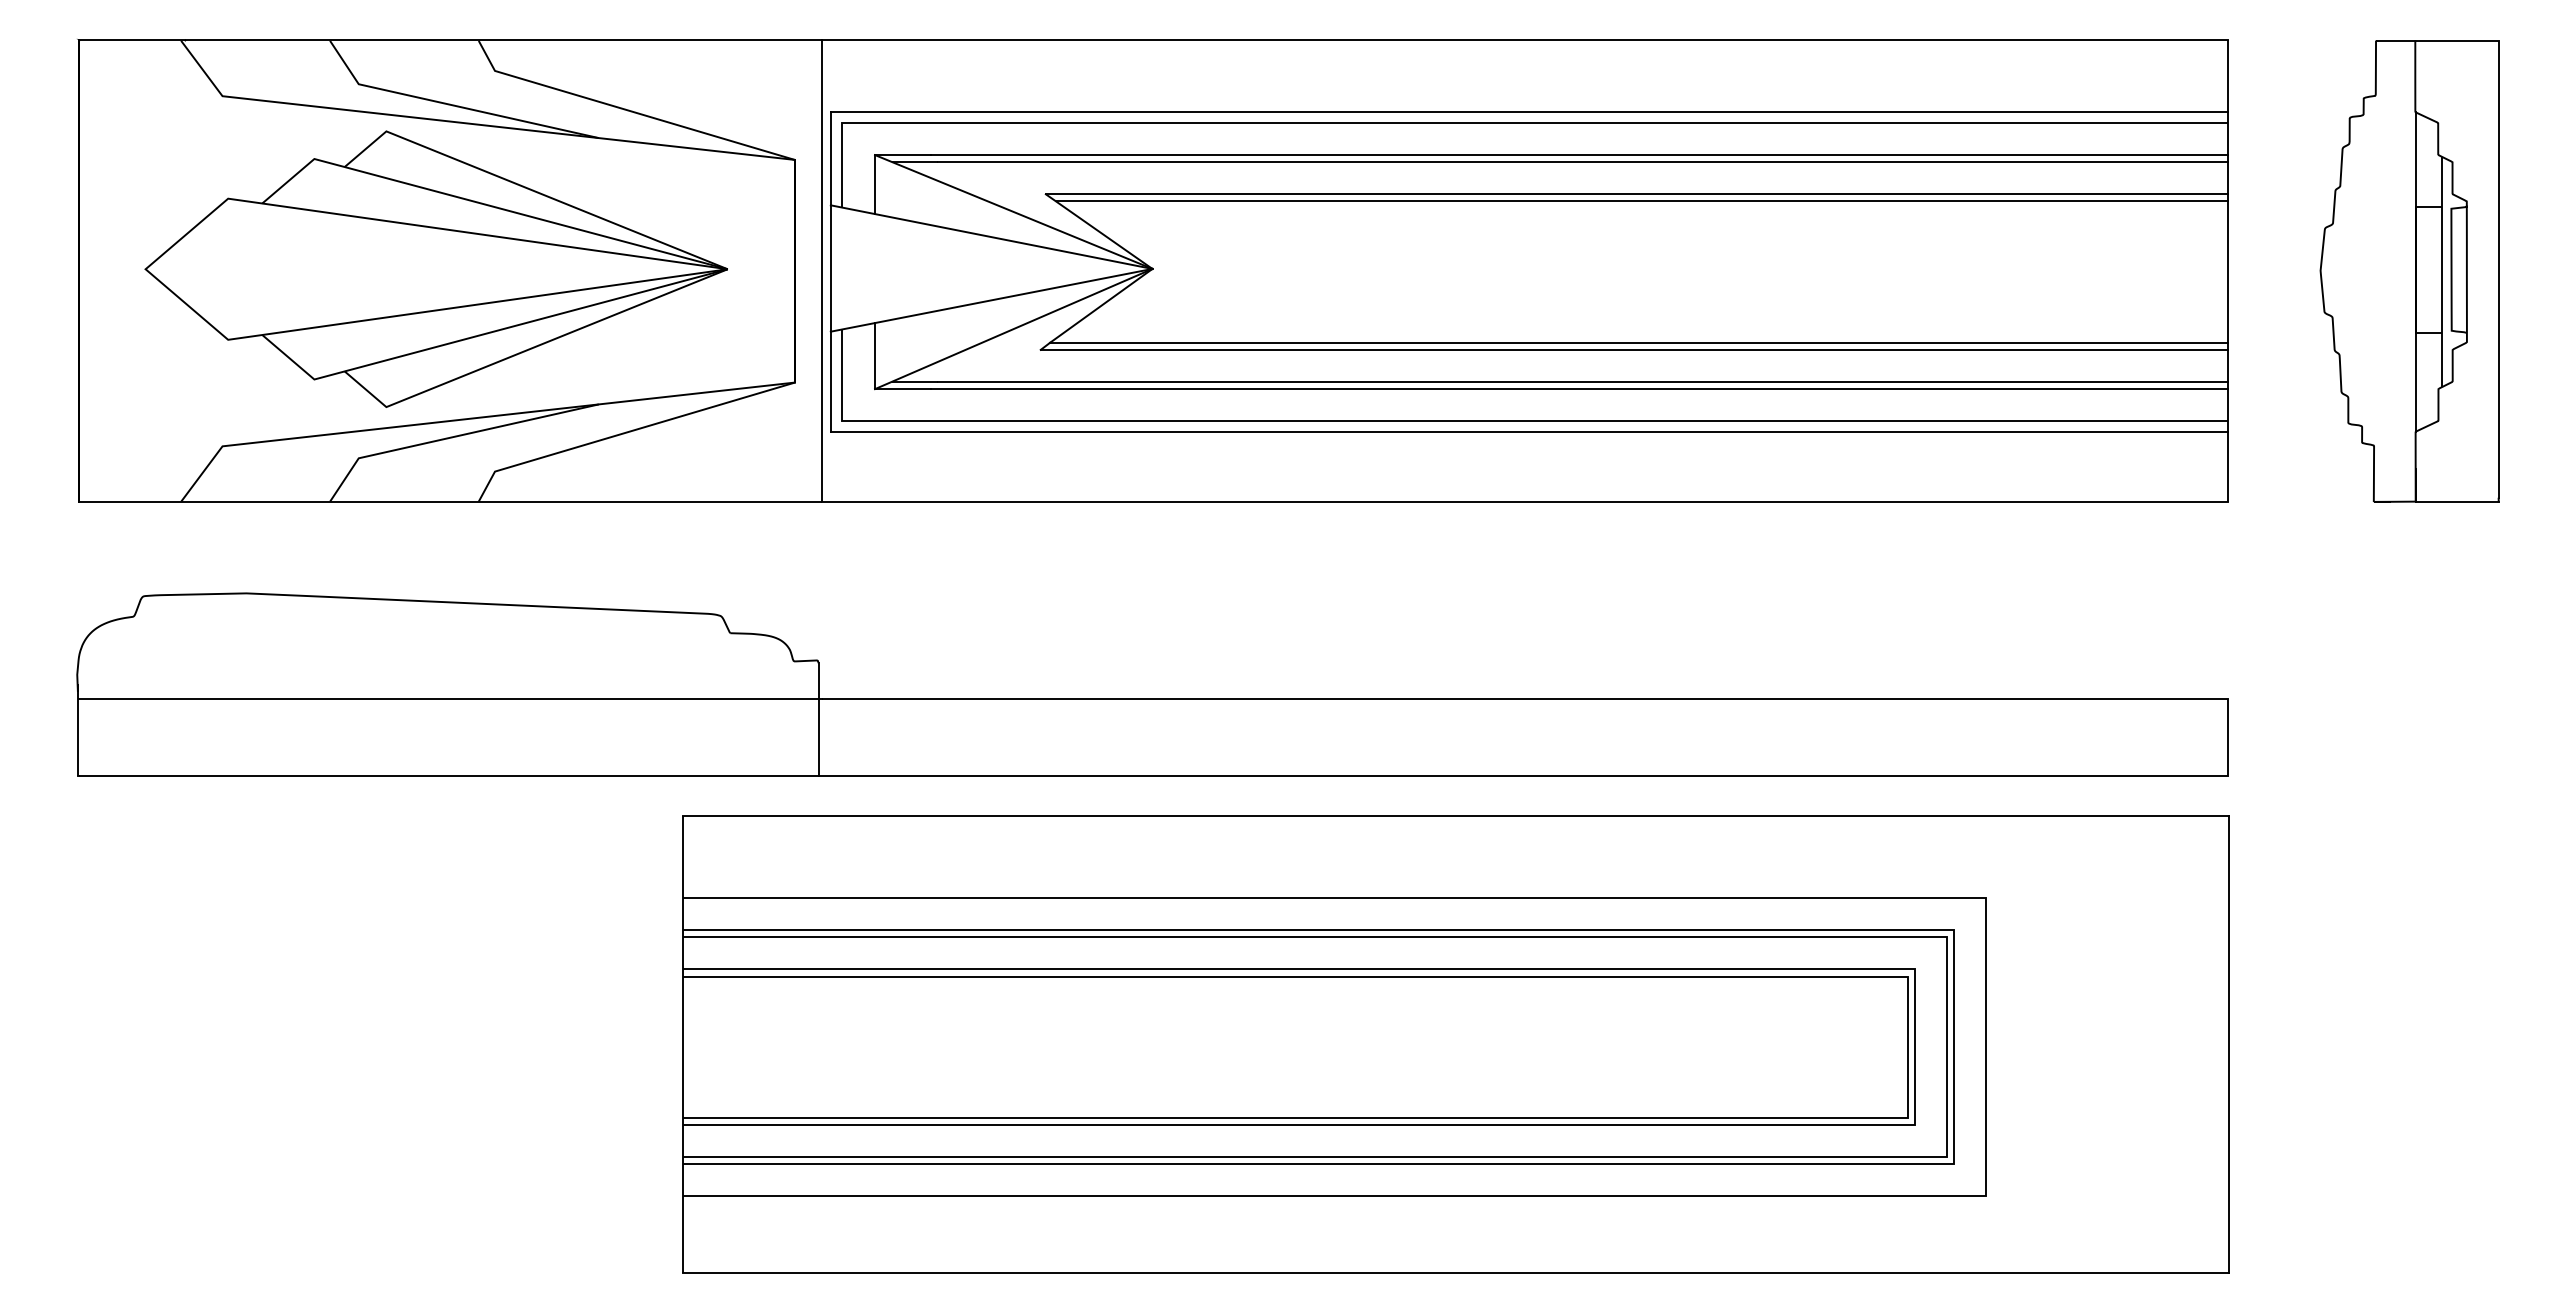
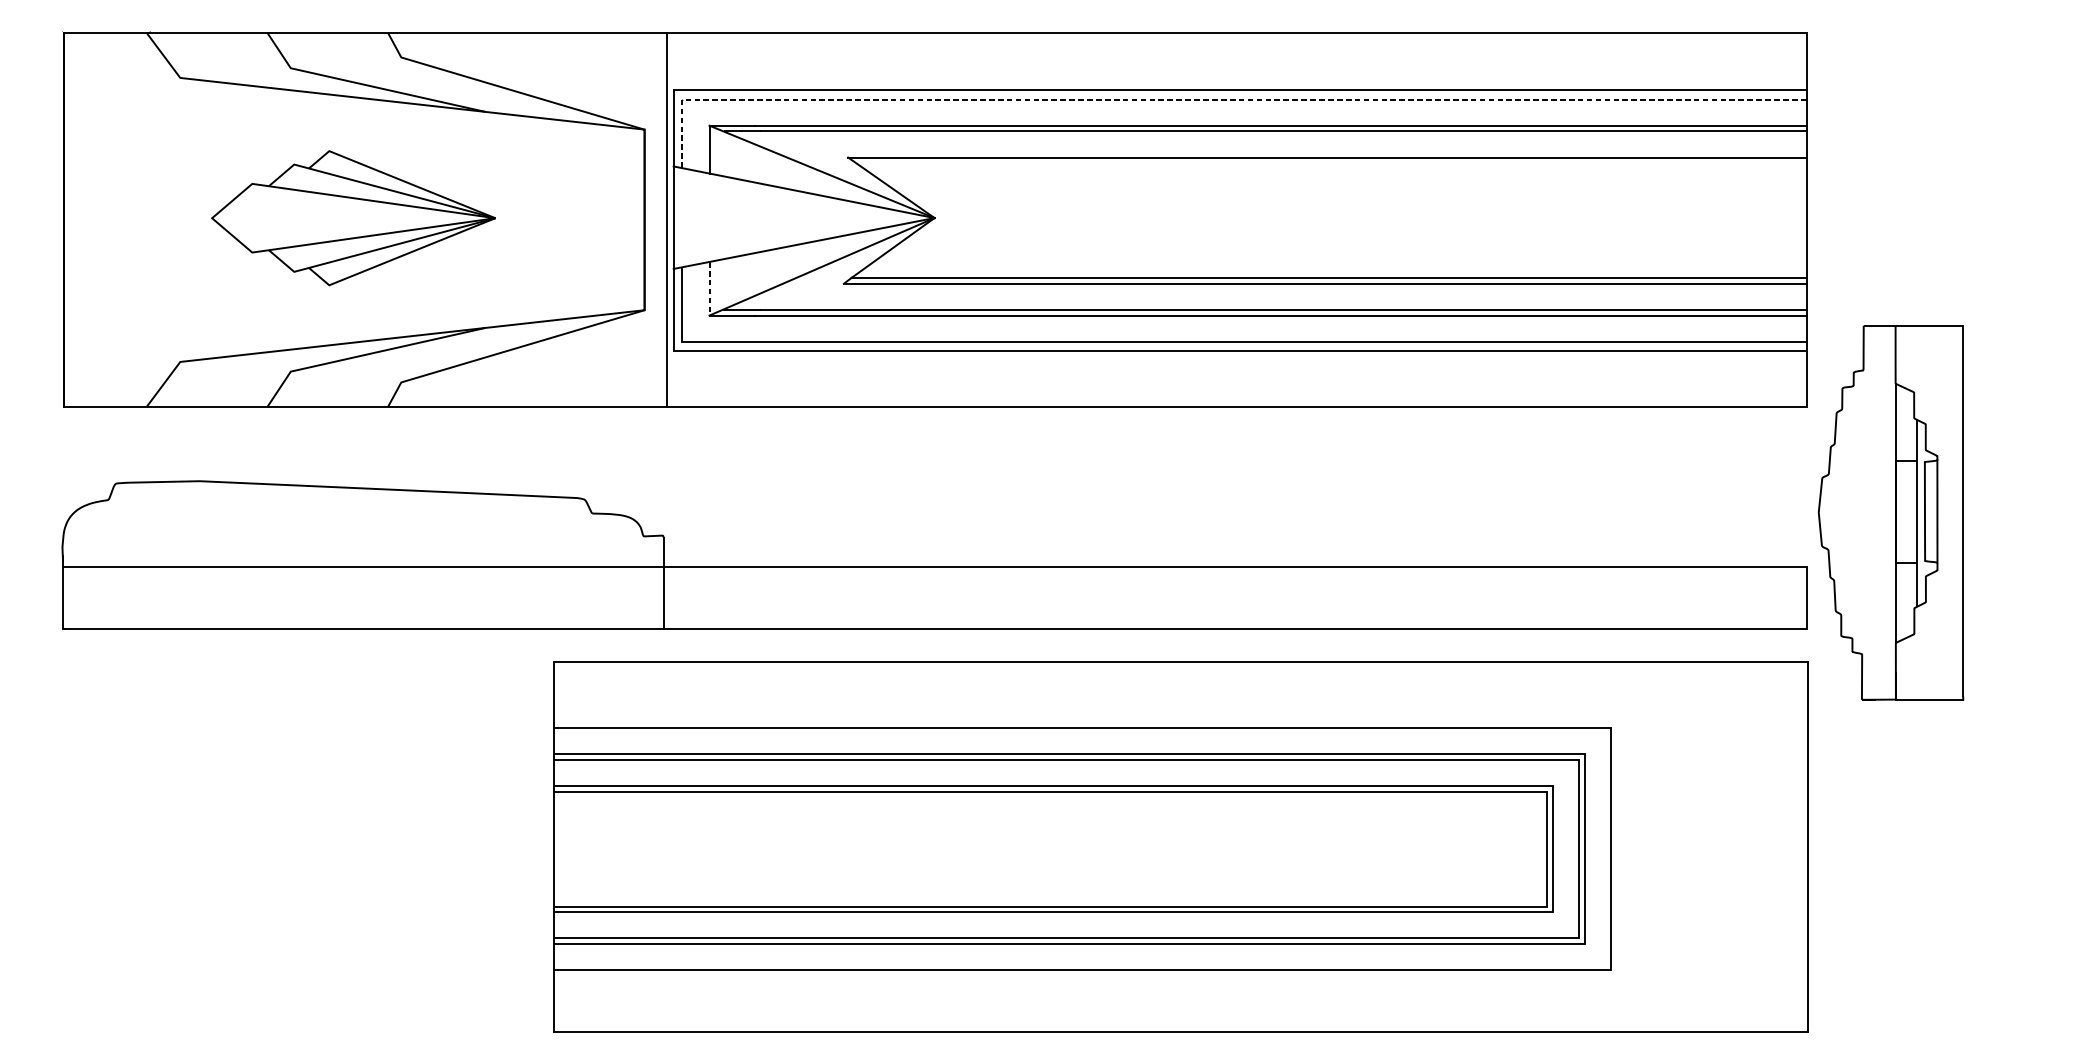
line: (1490, 122) -> (1208, 99), solid -> dashed
line: (1641, 201) -> (1331, 163), removed
part: (435, 268) -> (353, 217), size x0.6
part: (2409, 271) -> (1890, 512), moved
line: (875, 356) -> (709, 289), solid -> dashed

